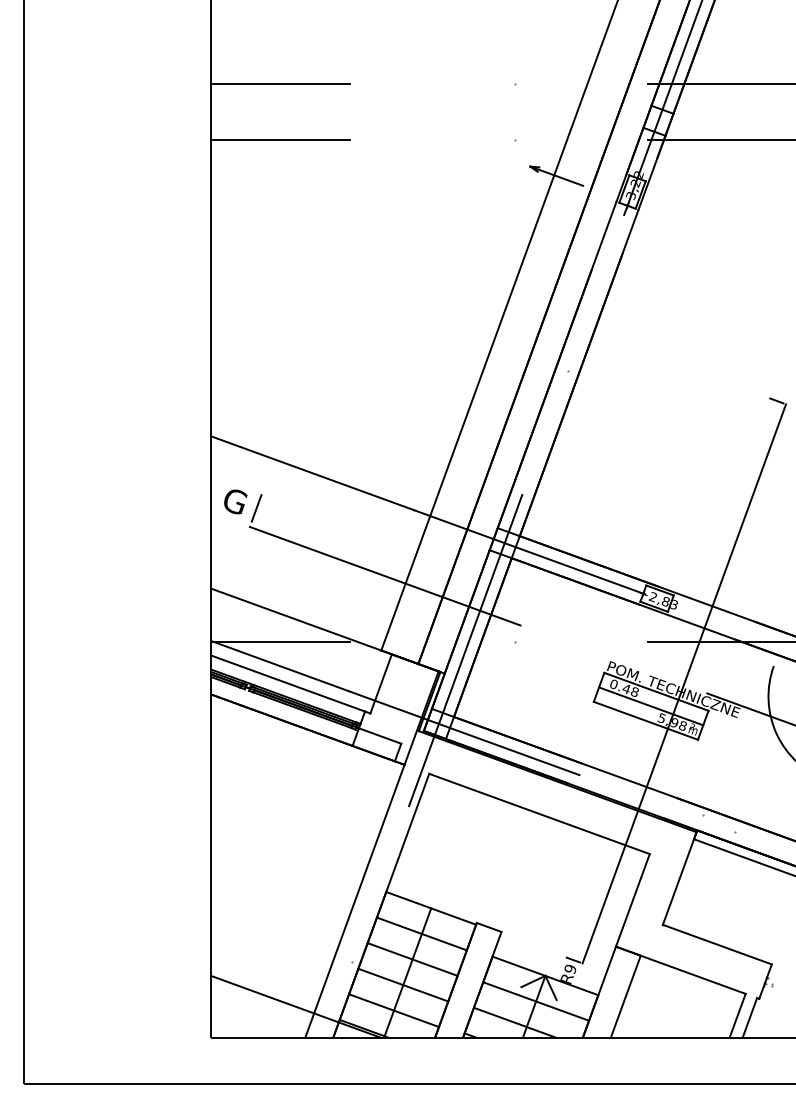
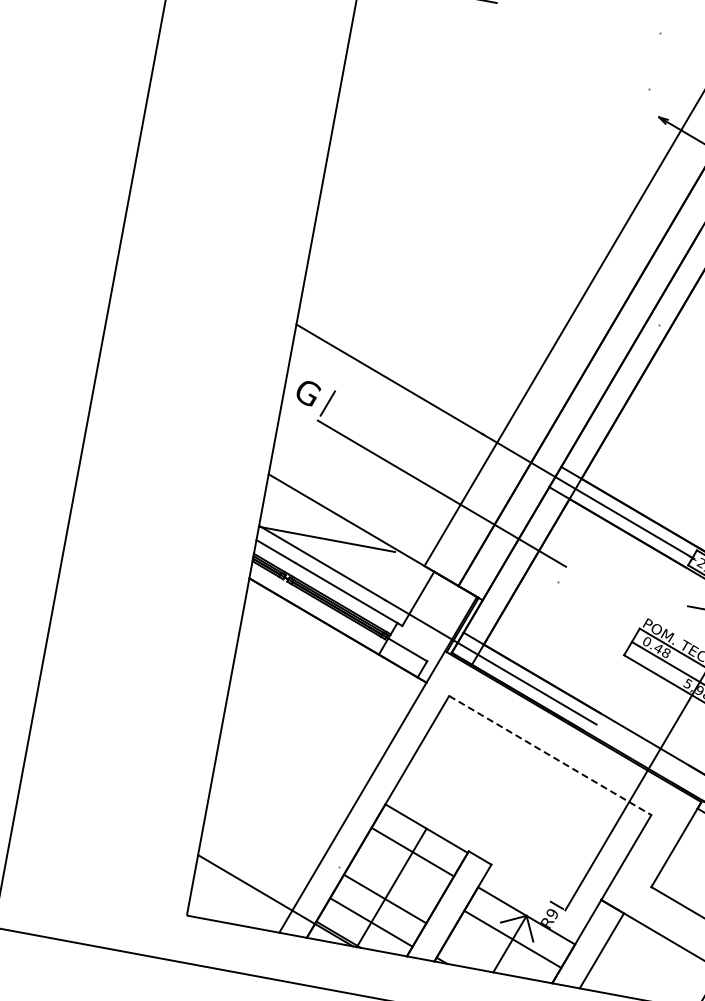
line: (280, 140) -> (418, 46), removed
line: (465, 650) -> (507, 581), removed
line: (539, 814) -> (550, 756), solid -> dashed
line: (412, 959) -> (398, 875), removed
line: (514, 1022) -> (487, 956), removed

